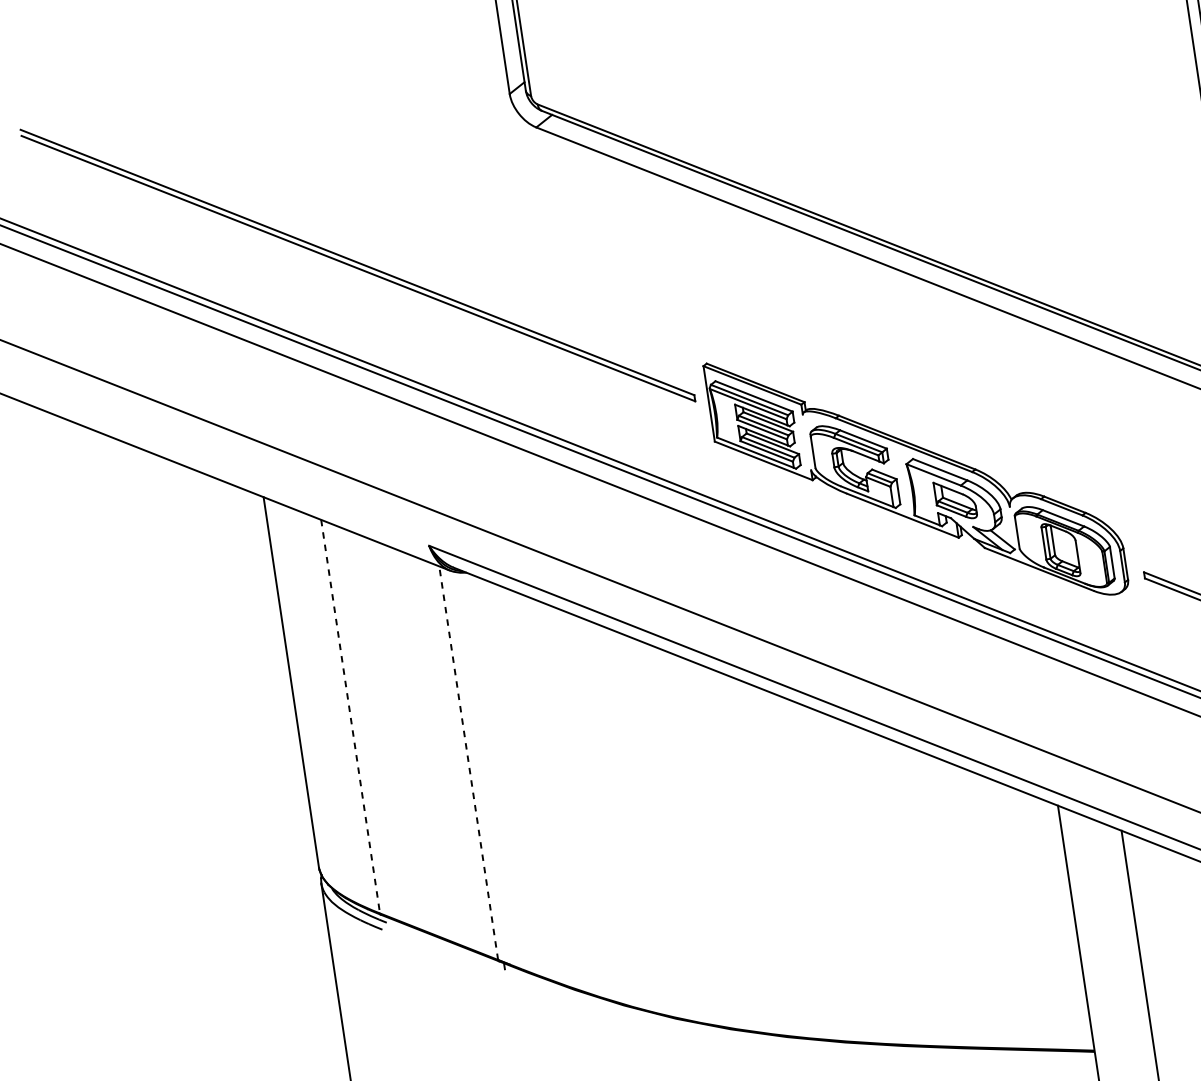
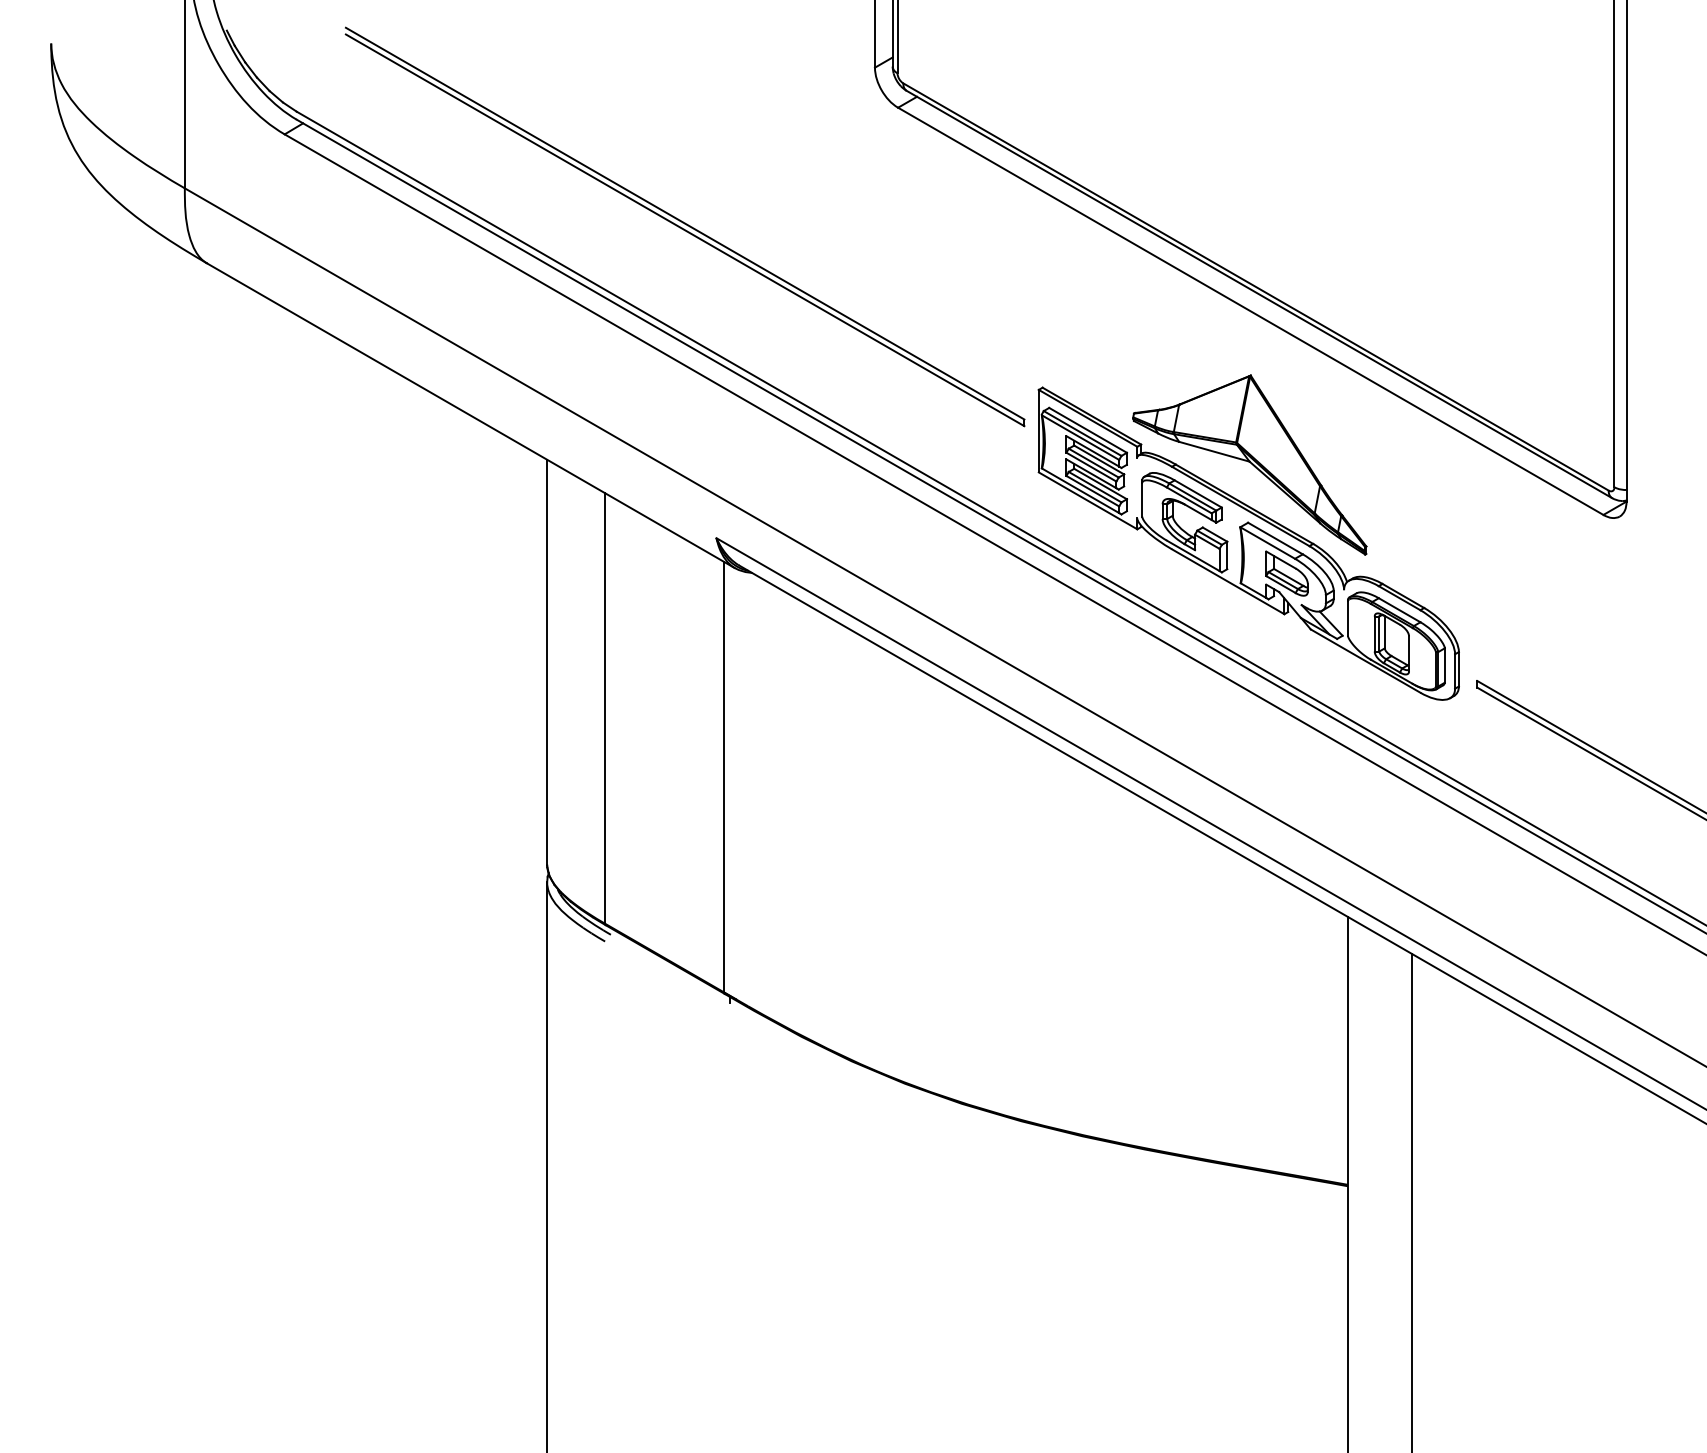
part: (906, 405) -> (1249, 464), added
line: (350, 716) -> (605, 708), dashed -> solid
line: (469, 762) -> (724, 776), dashed -> solid

